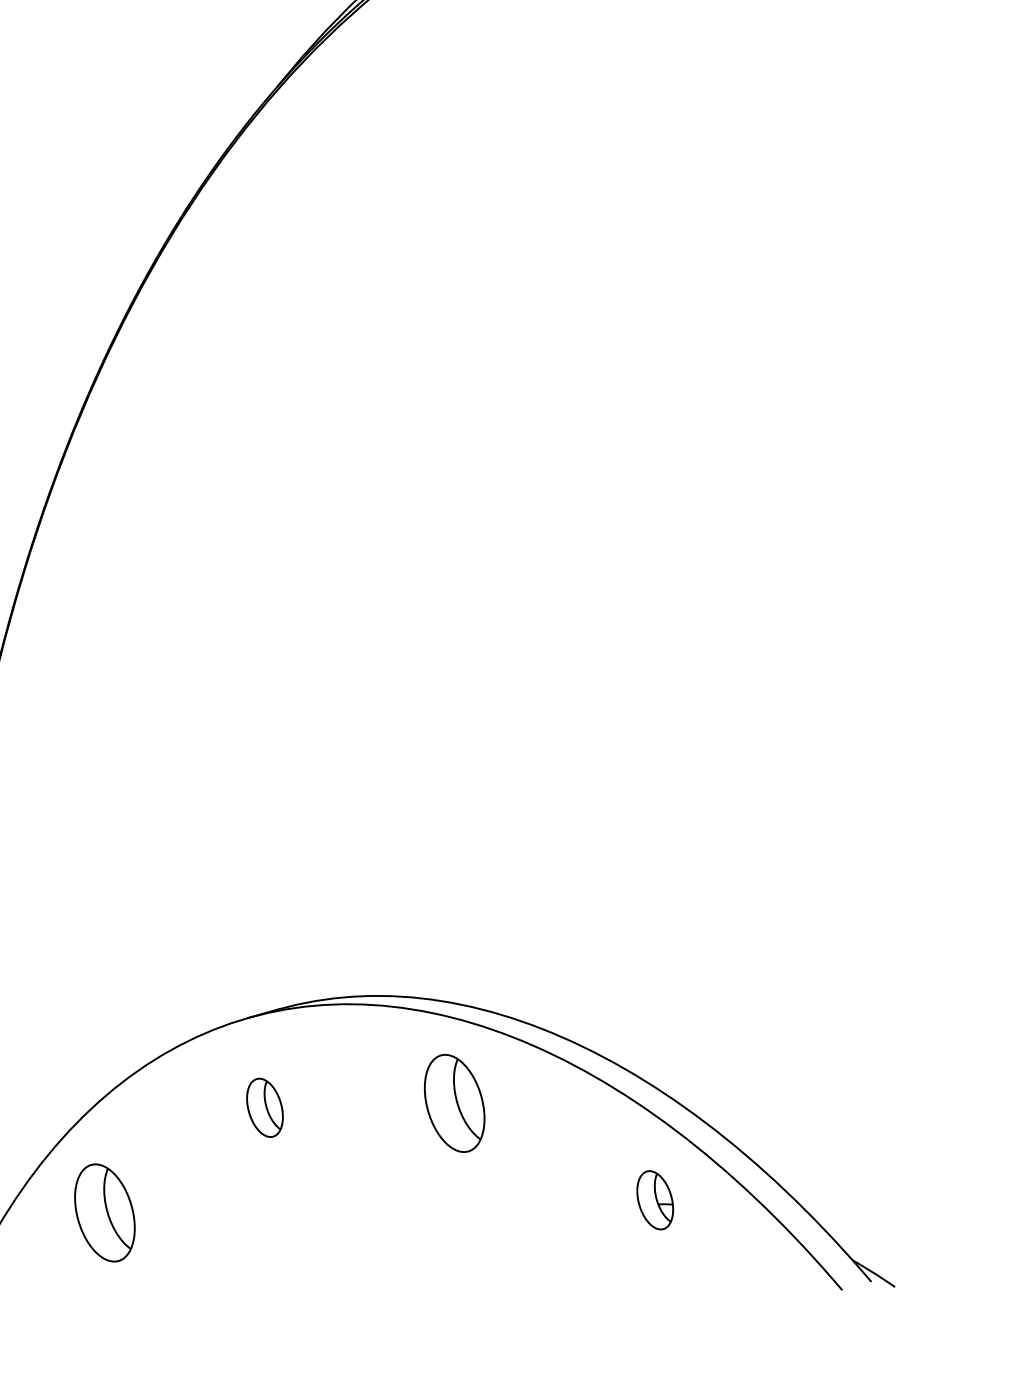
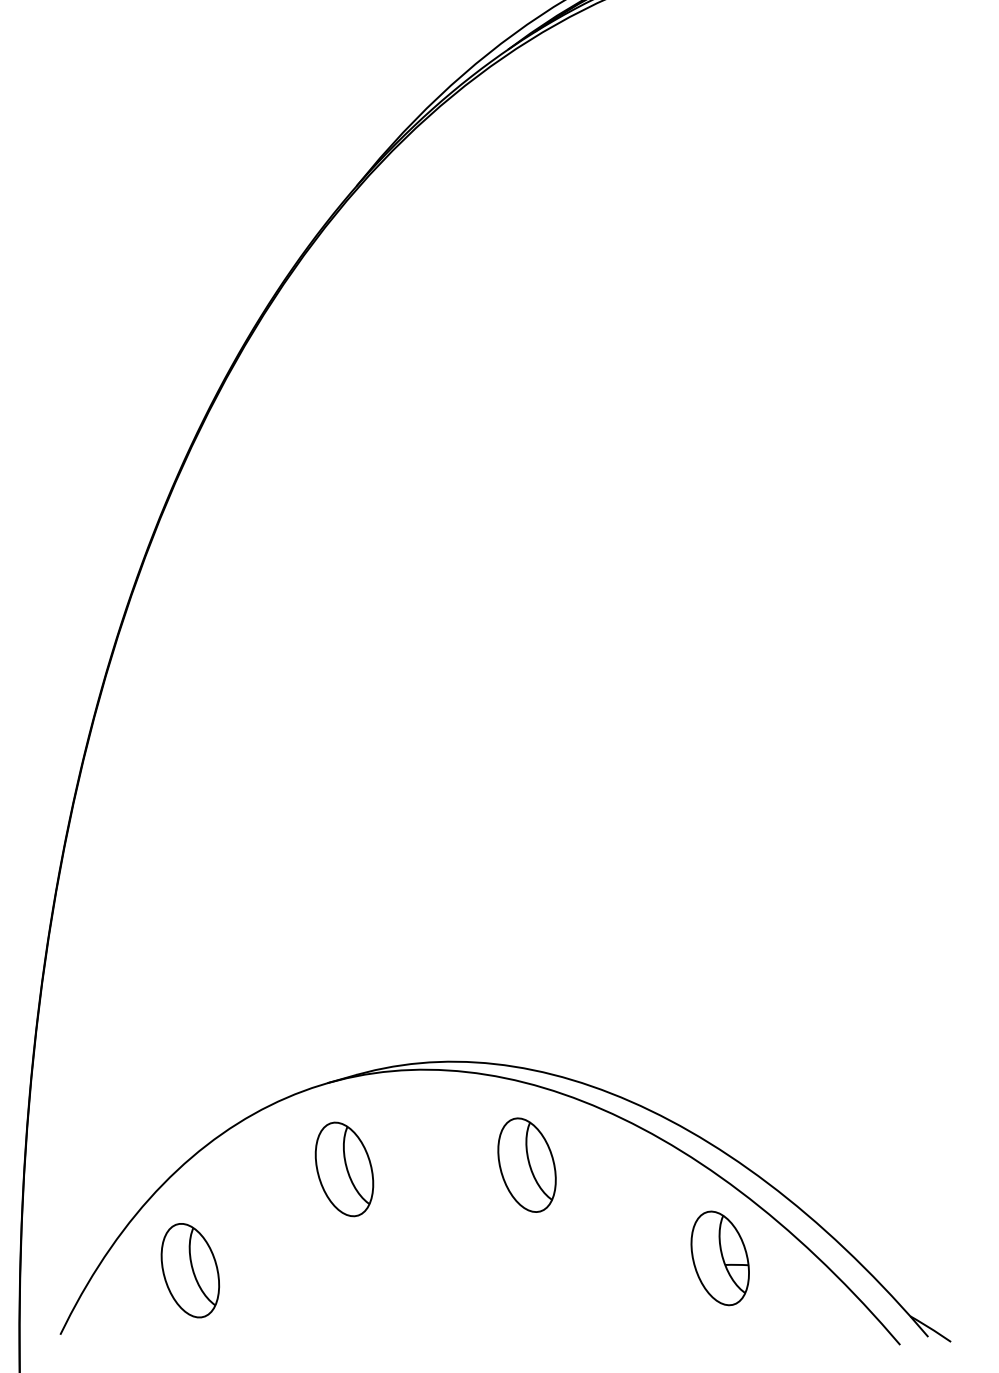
part: (265, 1107) -> (344, 1169), size x1.67
part: (654, 1200) -> (719, 1258), size x1.67

